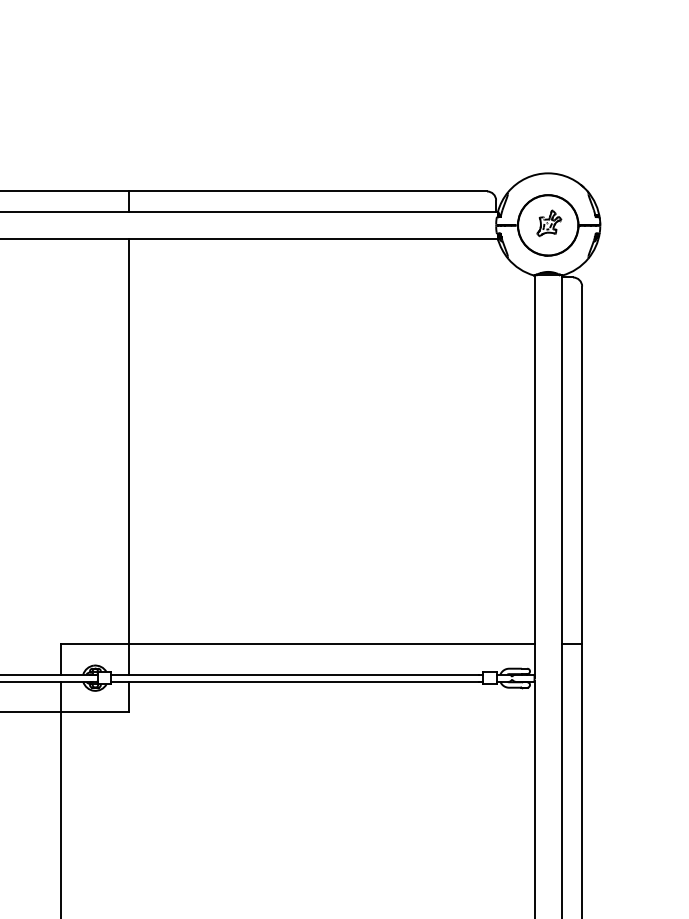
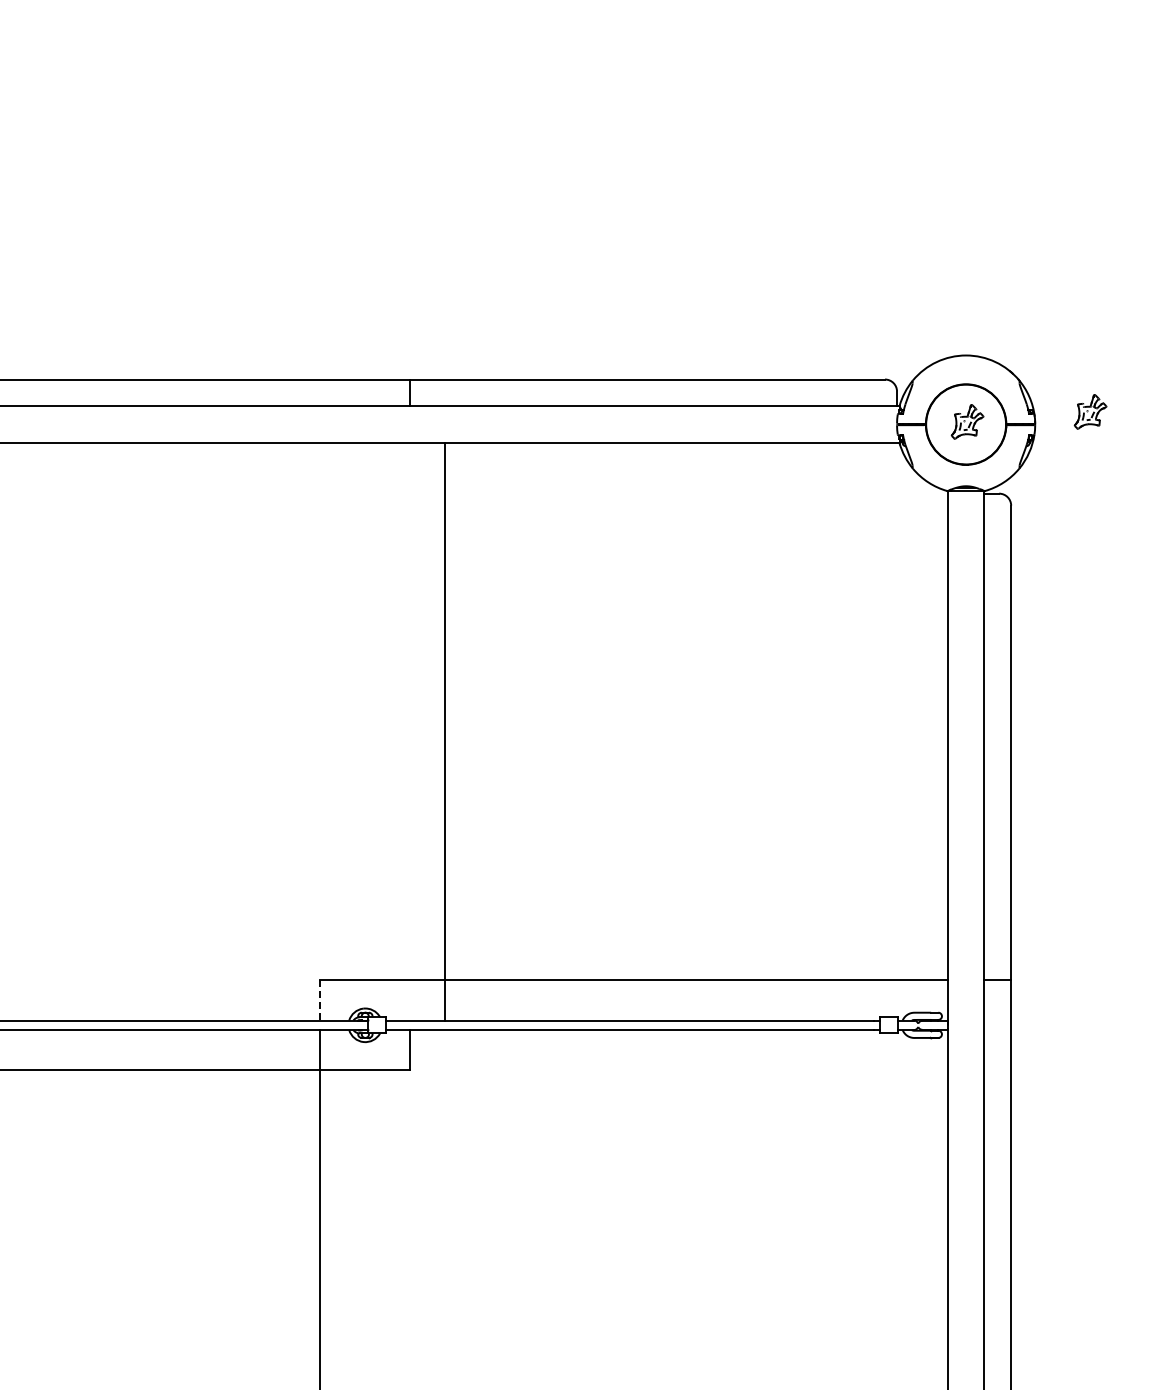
part: (641, 215) -> (1090, 411), added
line: (129, 456) -> (445, 731), moved
line: (61, 659) -> (320, 1000), solid -> dashed

